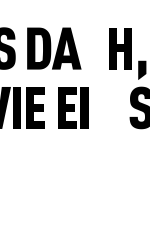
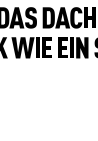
fill: (94, 47) -> (76, 17), added
fill: (105, 107) -> (82, 47), added

